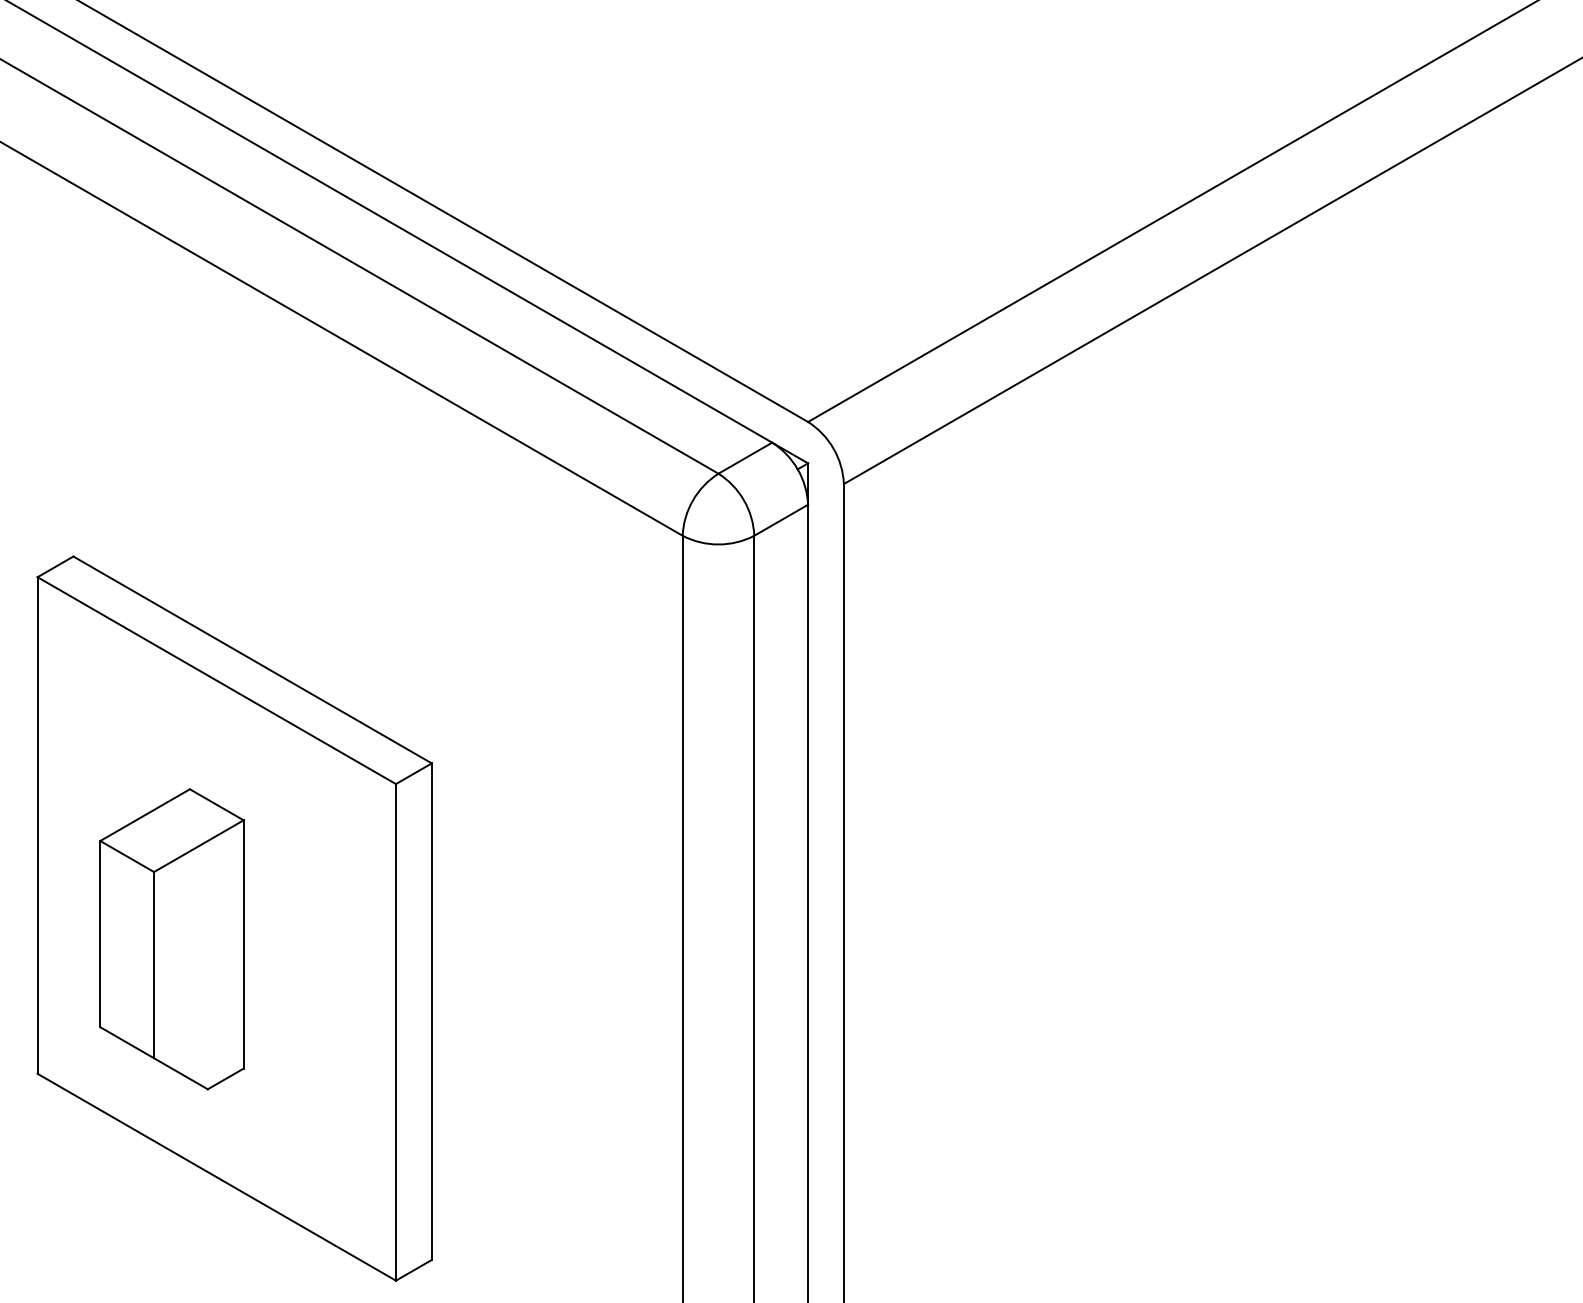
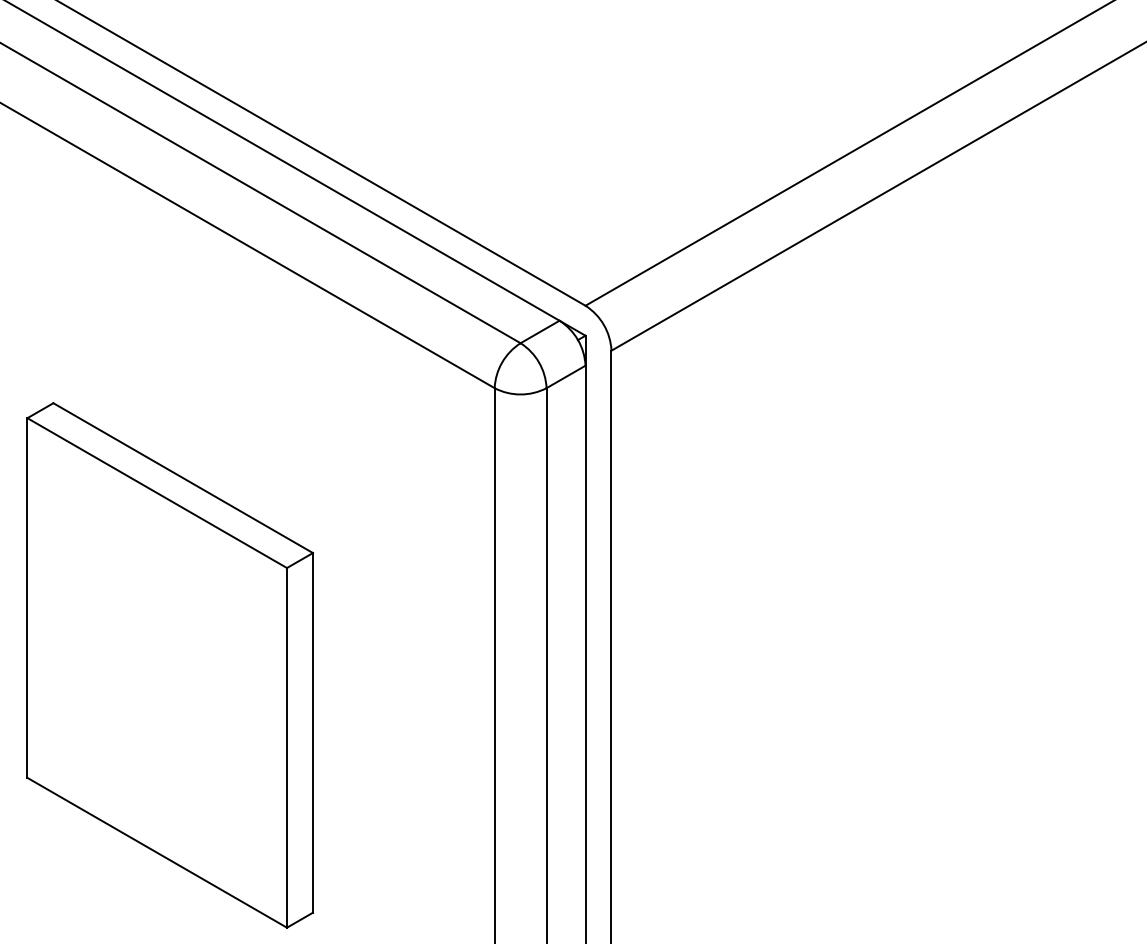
part: (171, 939) -> (124, 680), removed

